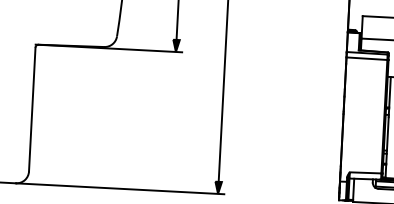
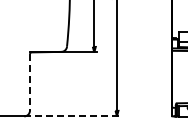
line: (31, 110) -> (29, 82), solid -> dashed
line: (121, 189) -> (72, 116), solid -> dashed

